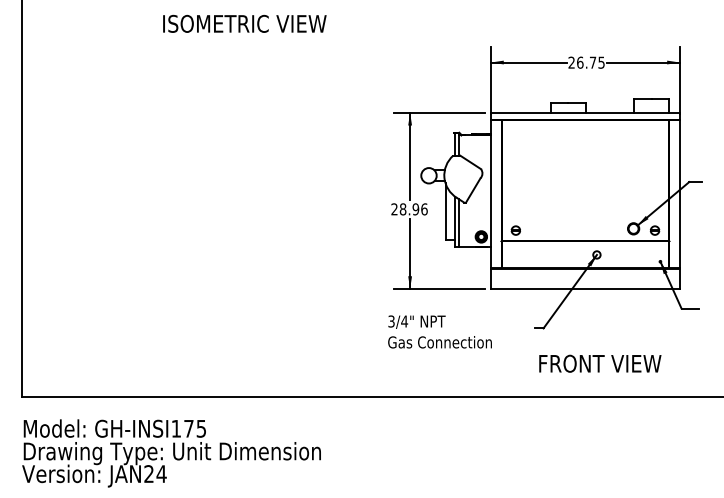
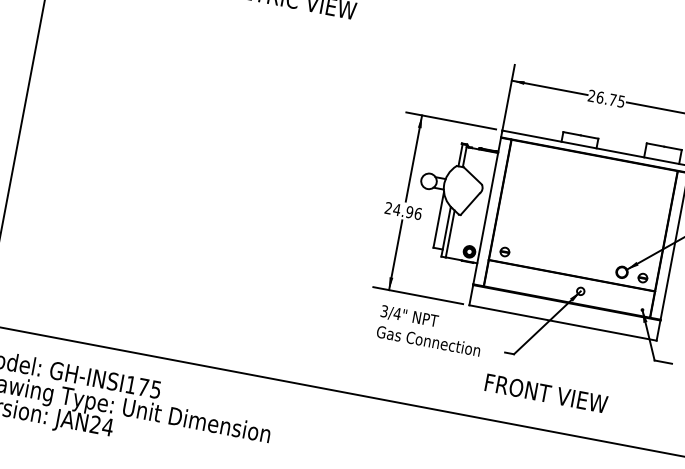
text: (402, 209) -> (396, 209), 28.96 -> 24.96
text: (439, 331) -> (430, 330), moved
text: (600, 363) -> (546, 393), moved

